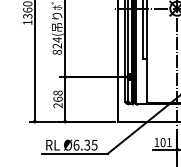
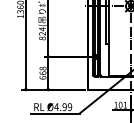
text: (57, 105) -> (42, 77), 268 -> 668
text: (85, 144) -> (63, 106), Ø6.35 -> Ø4.99

